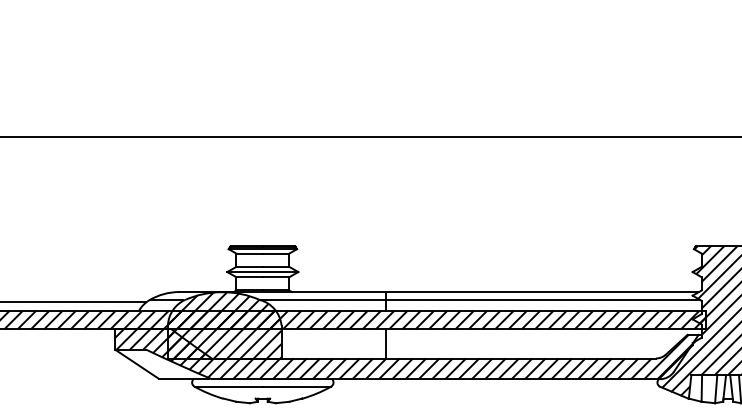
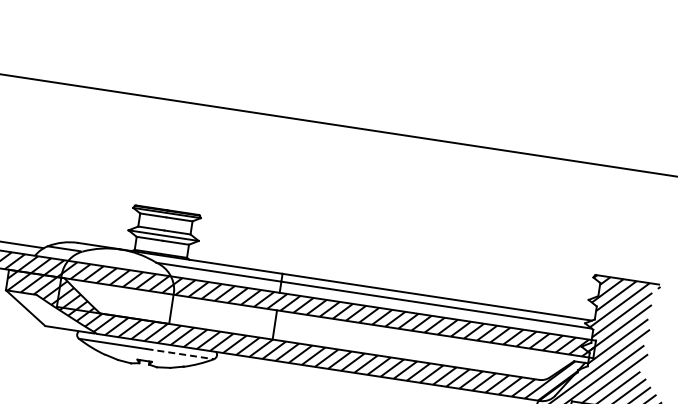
hatch: (224, 325) -> (117, 282), removed
line: (297, 386) -> (180, 353), solid -> dashed

